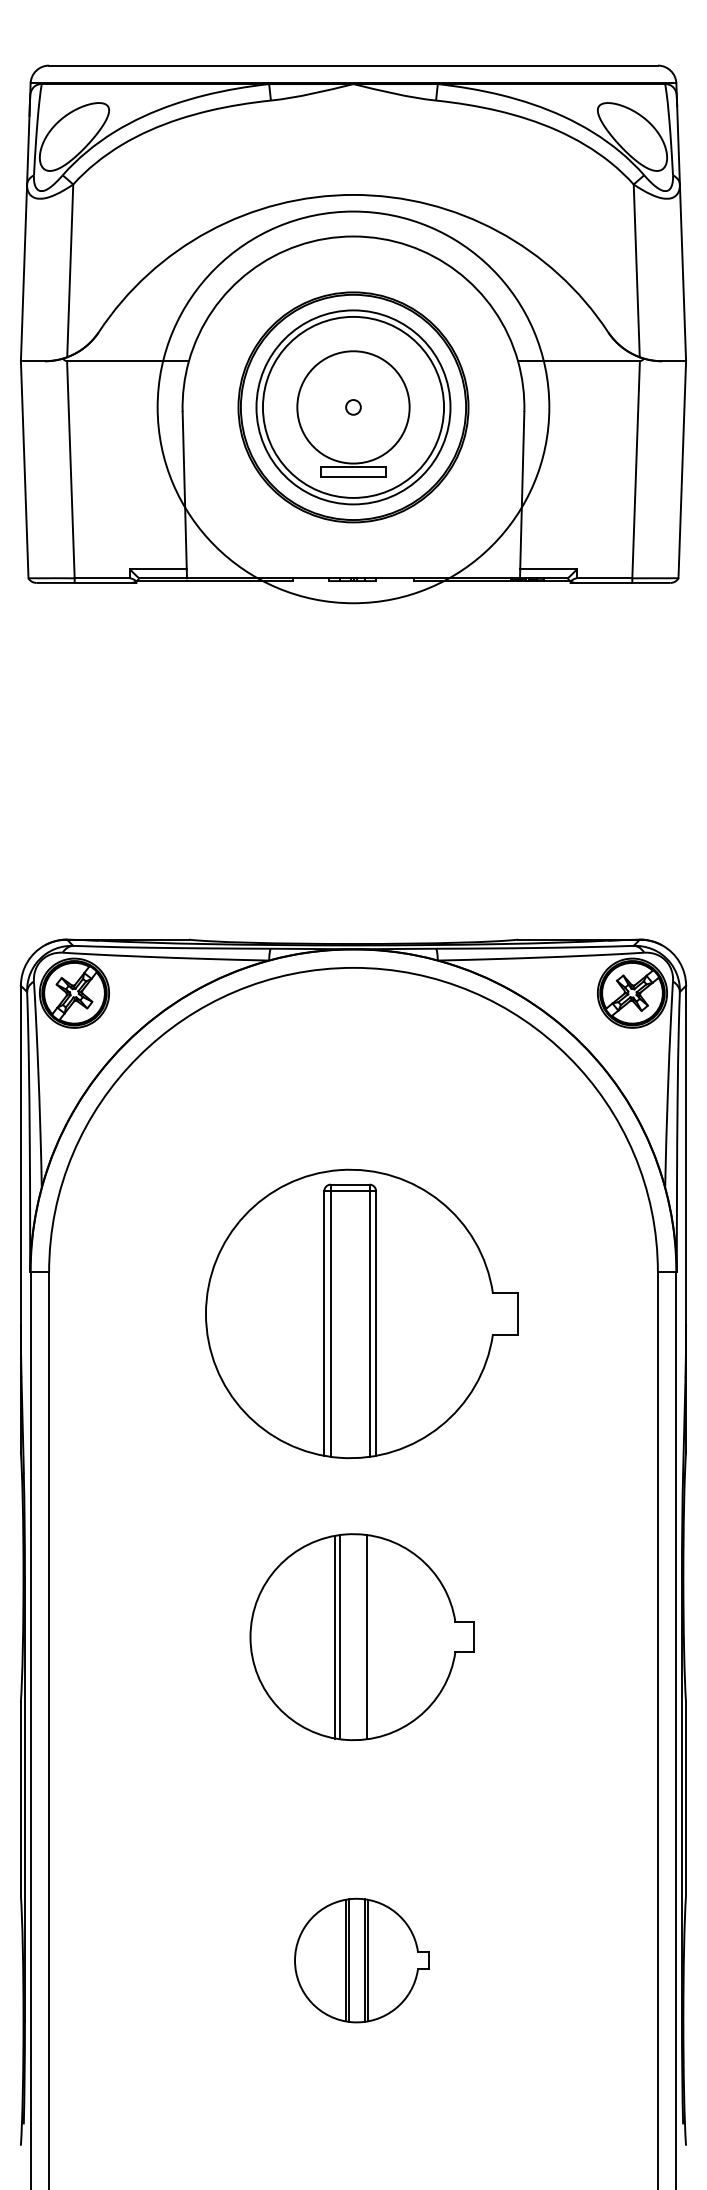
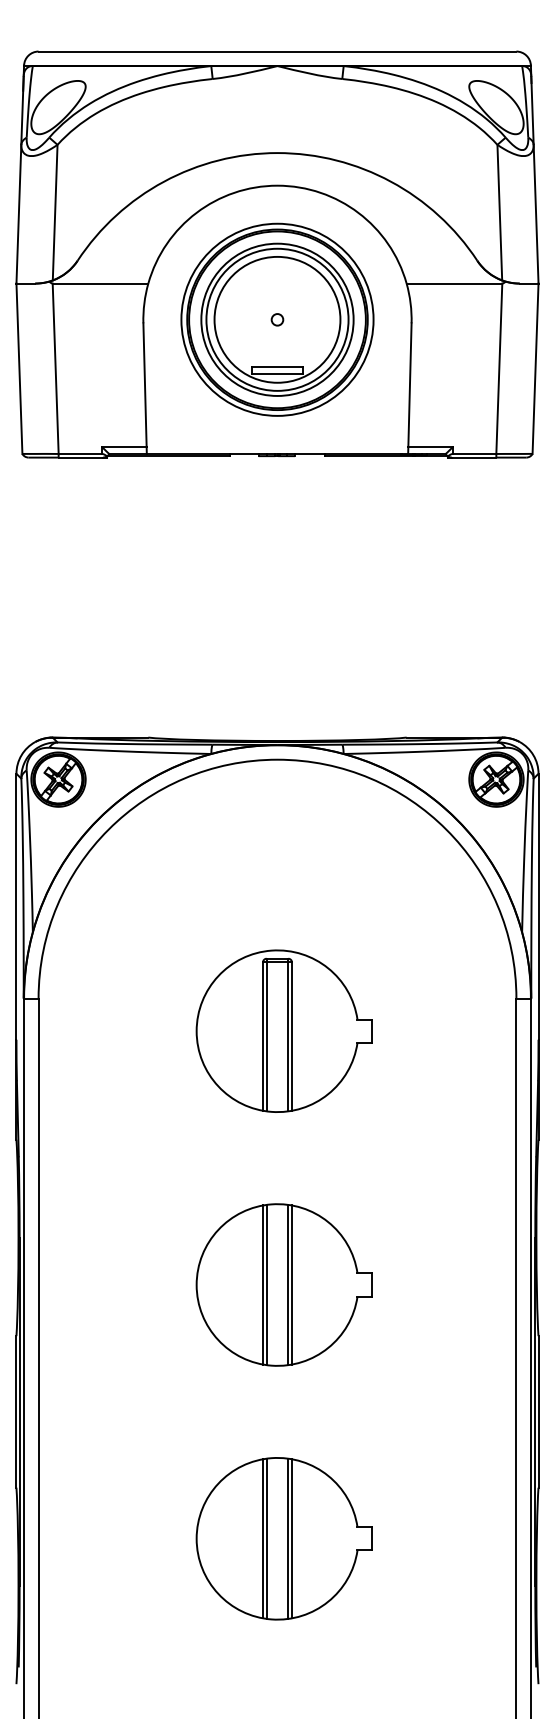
circle: (353, 406) -> (277, 319), size x0.62
circle: (353, 406) -> (277, 319), size x1.43
part: (361, 1312) -> (283, 1030), size x0.71
line: (372, 1636) -> (292, 1284), added
part: (361, 1960) -> (283, 1538), size x1.67

